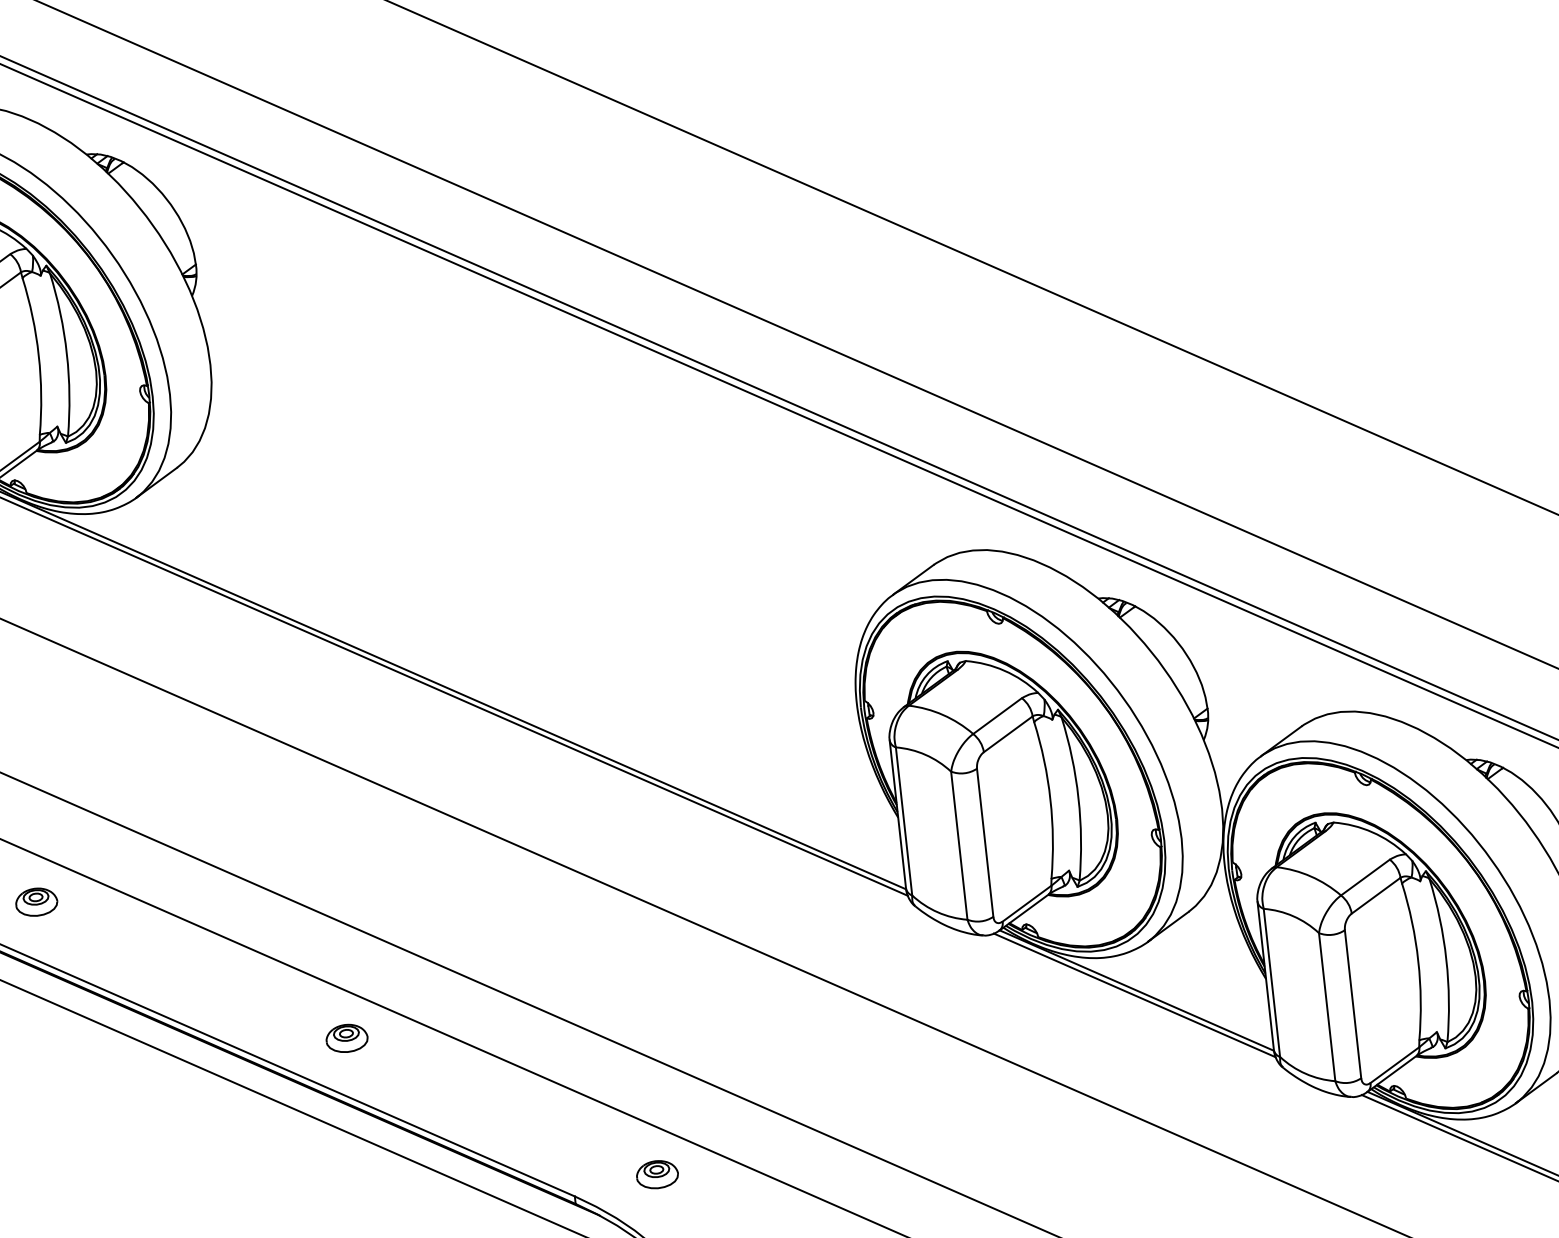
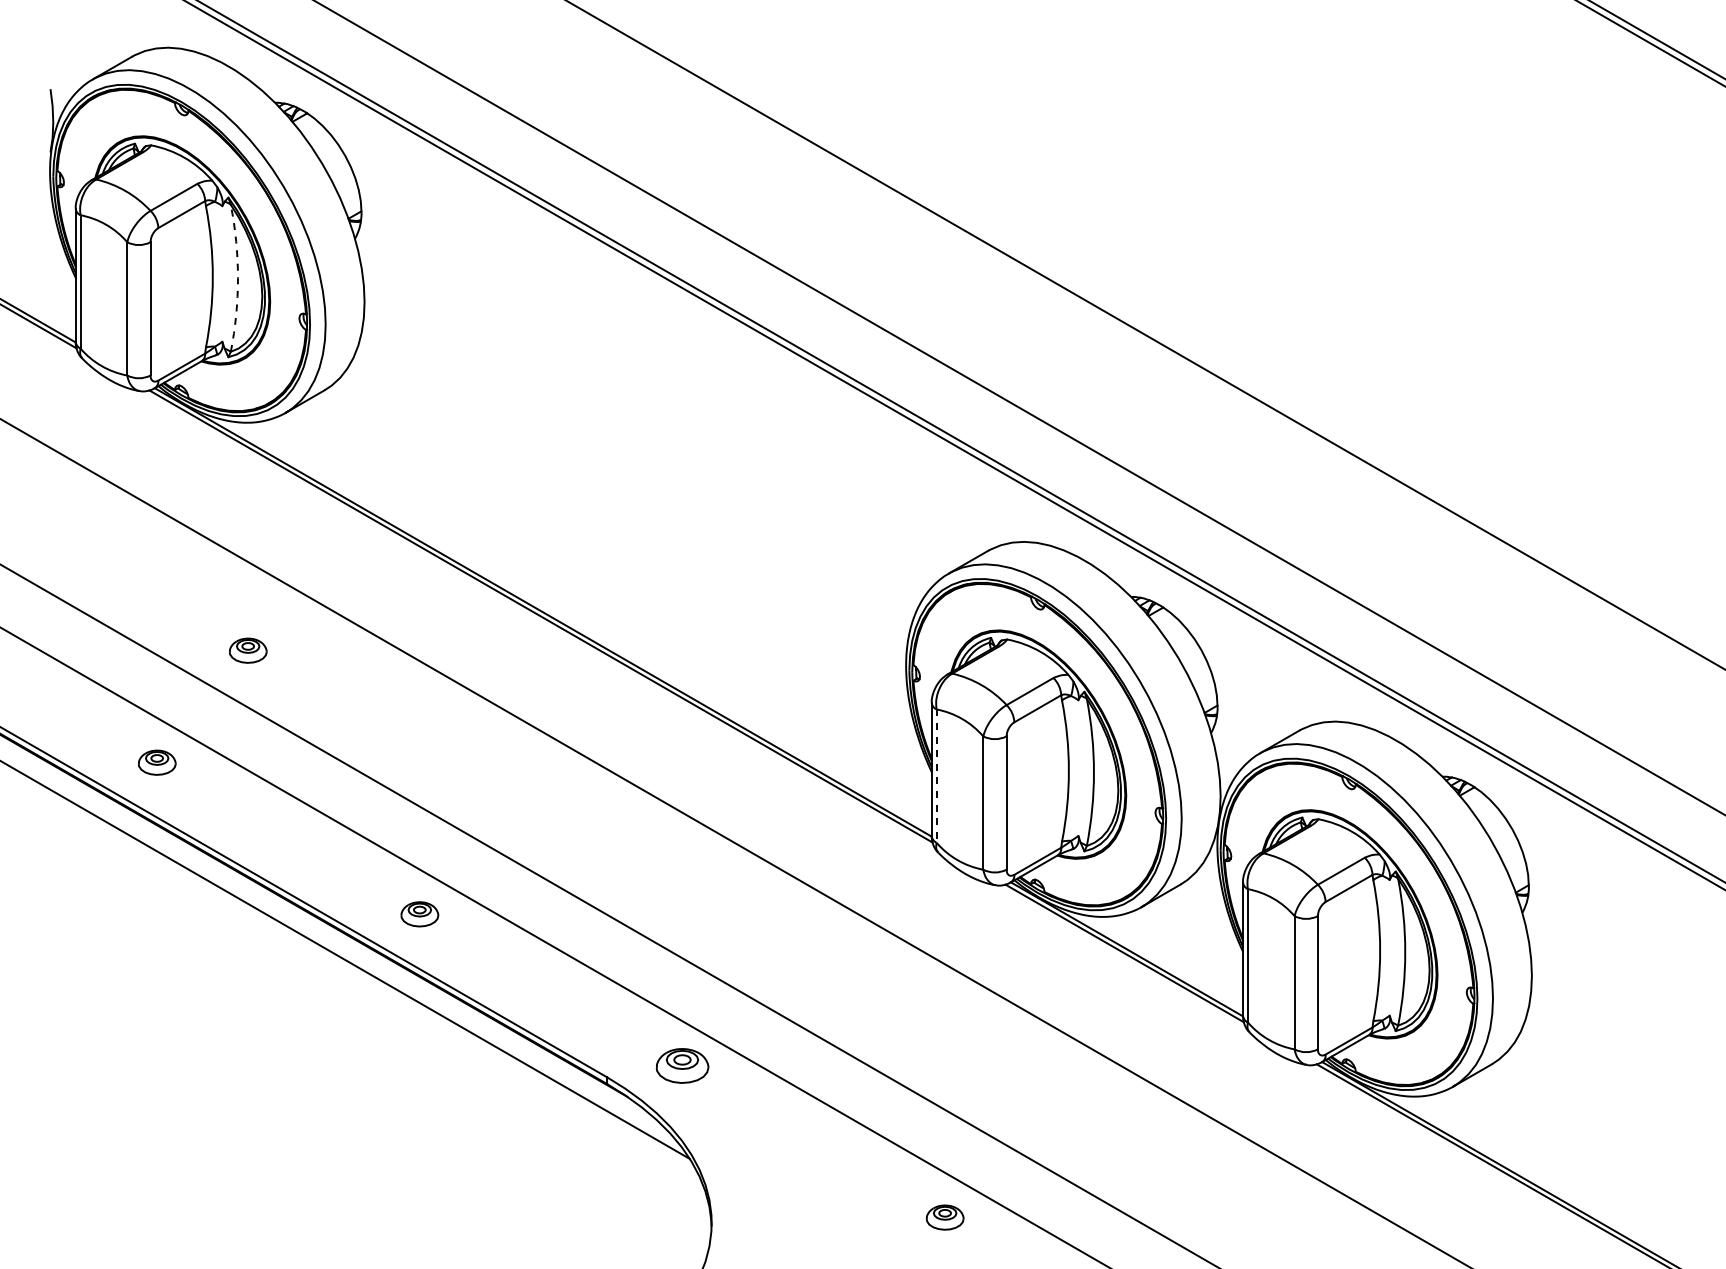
arc: (66, 354) -> (237, 278), solid -> dashed
part: (124, 766) -> (248, 650), added
line: (904, 821) -> (936, 776), solid -> dashed
part: (657, 1174) -> (682, 1065), size x1.4

